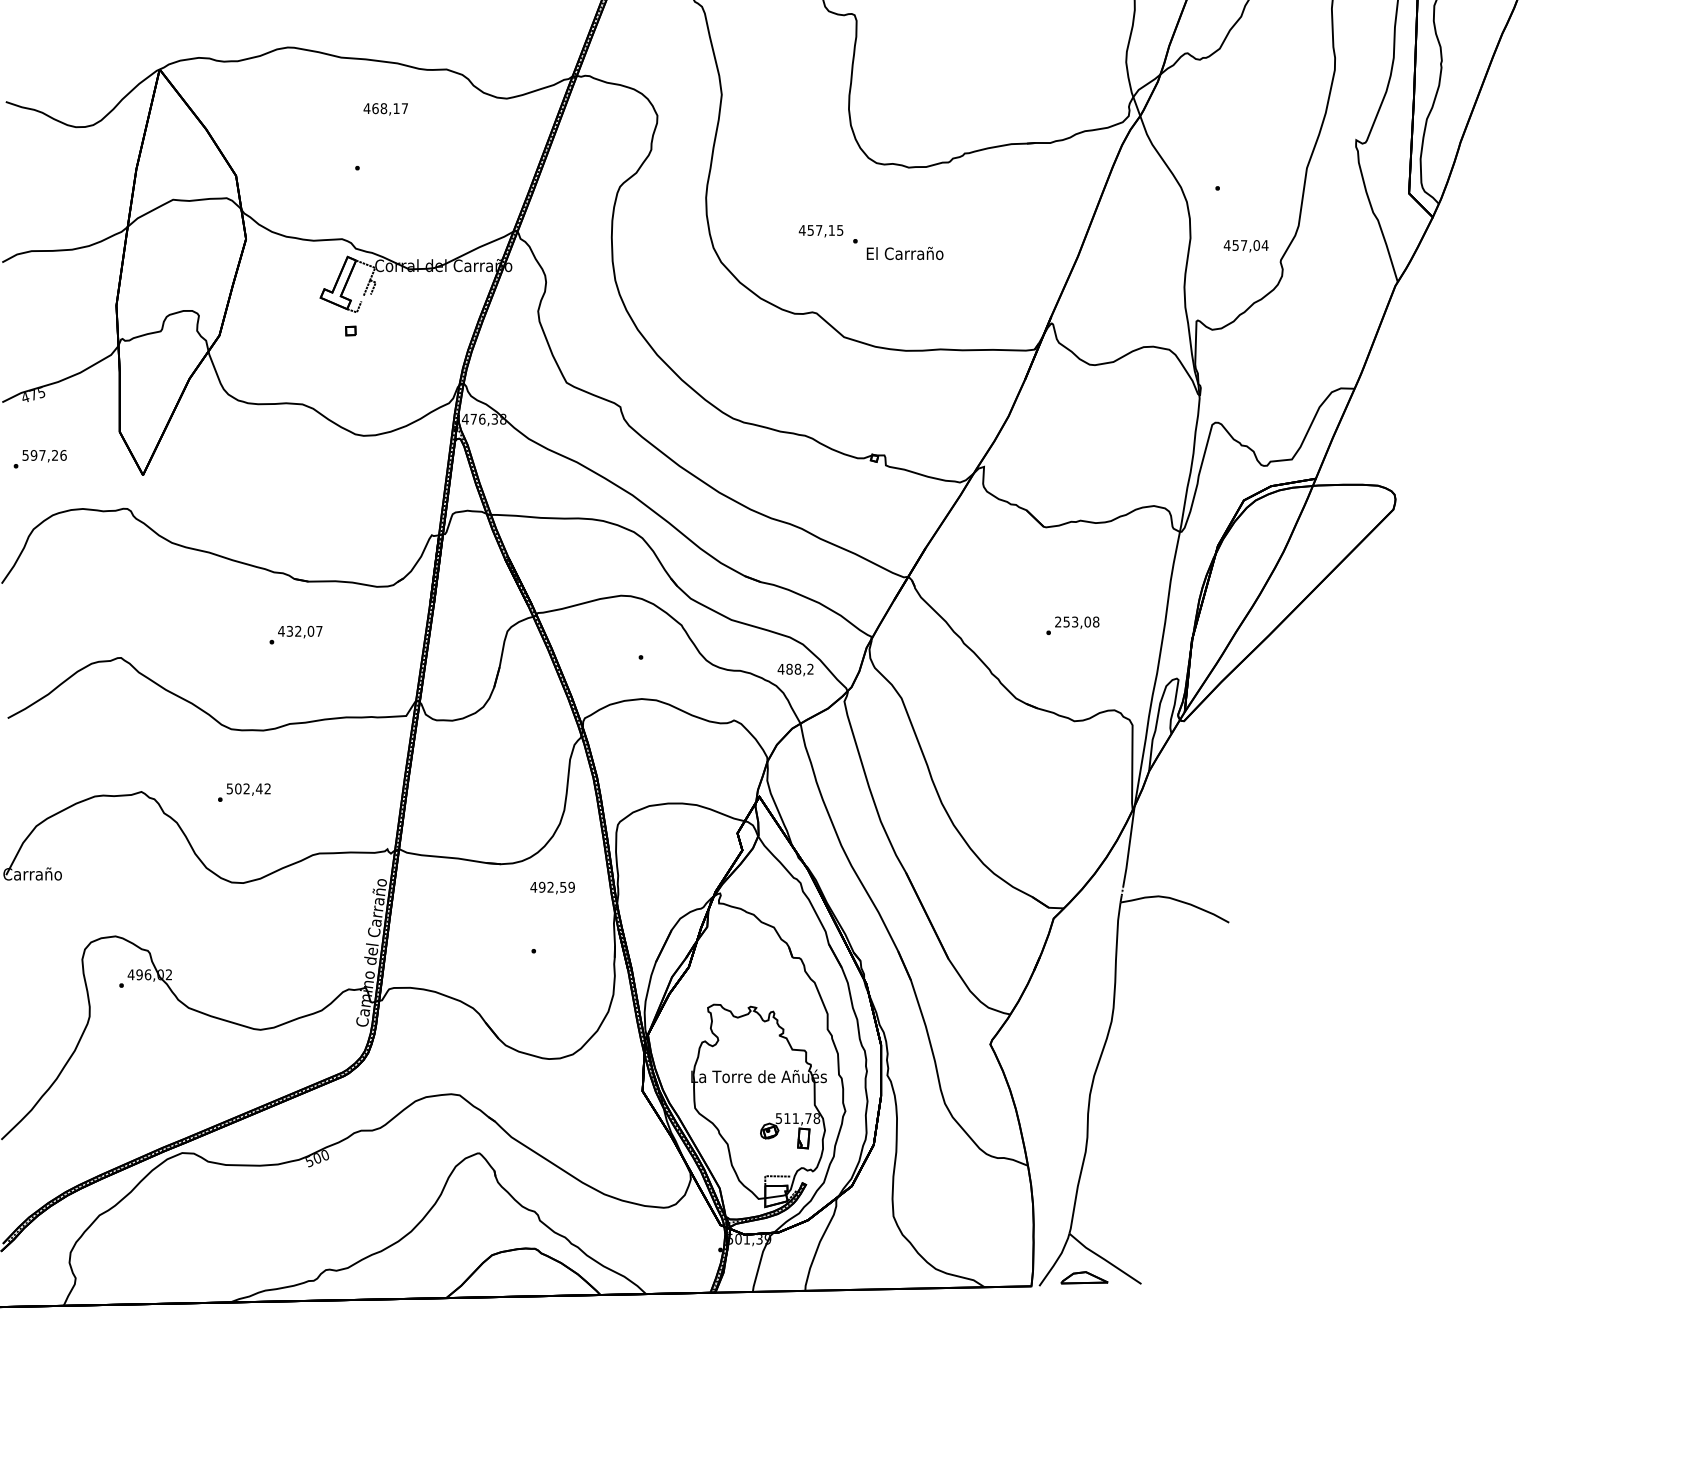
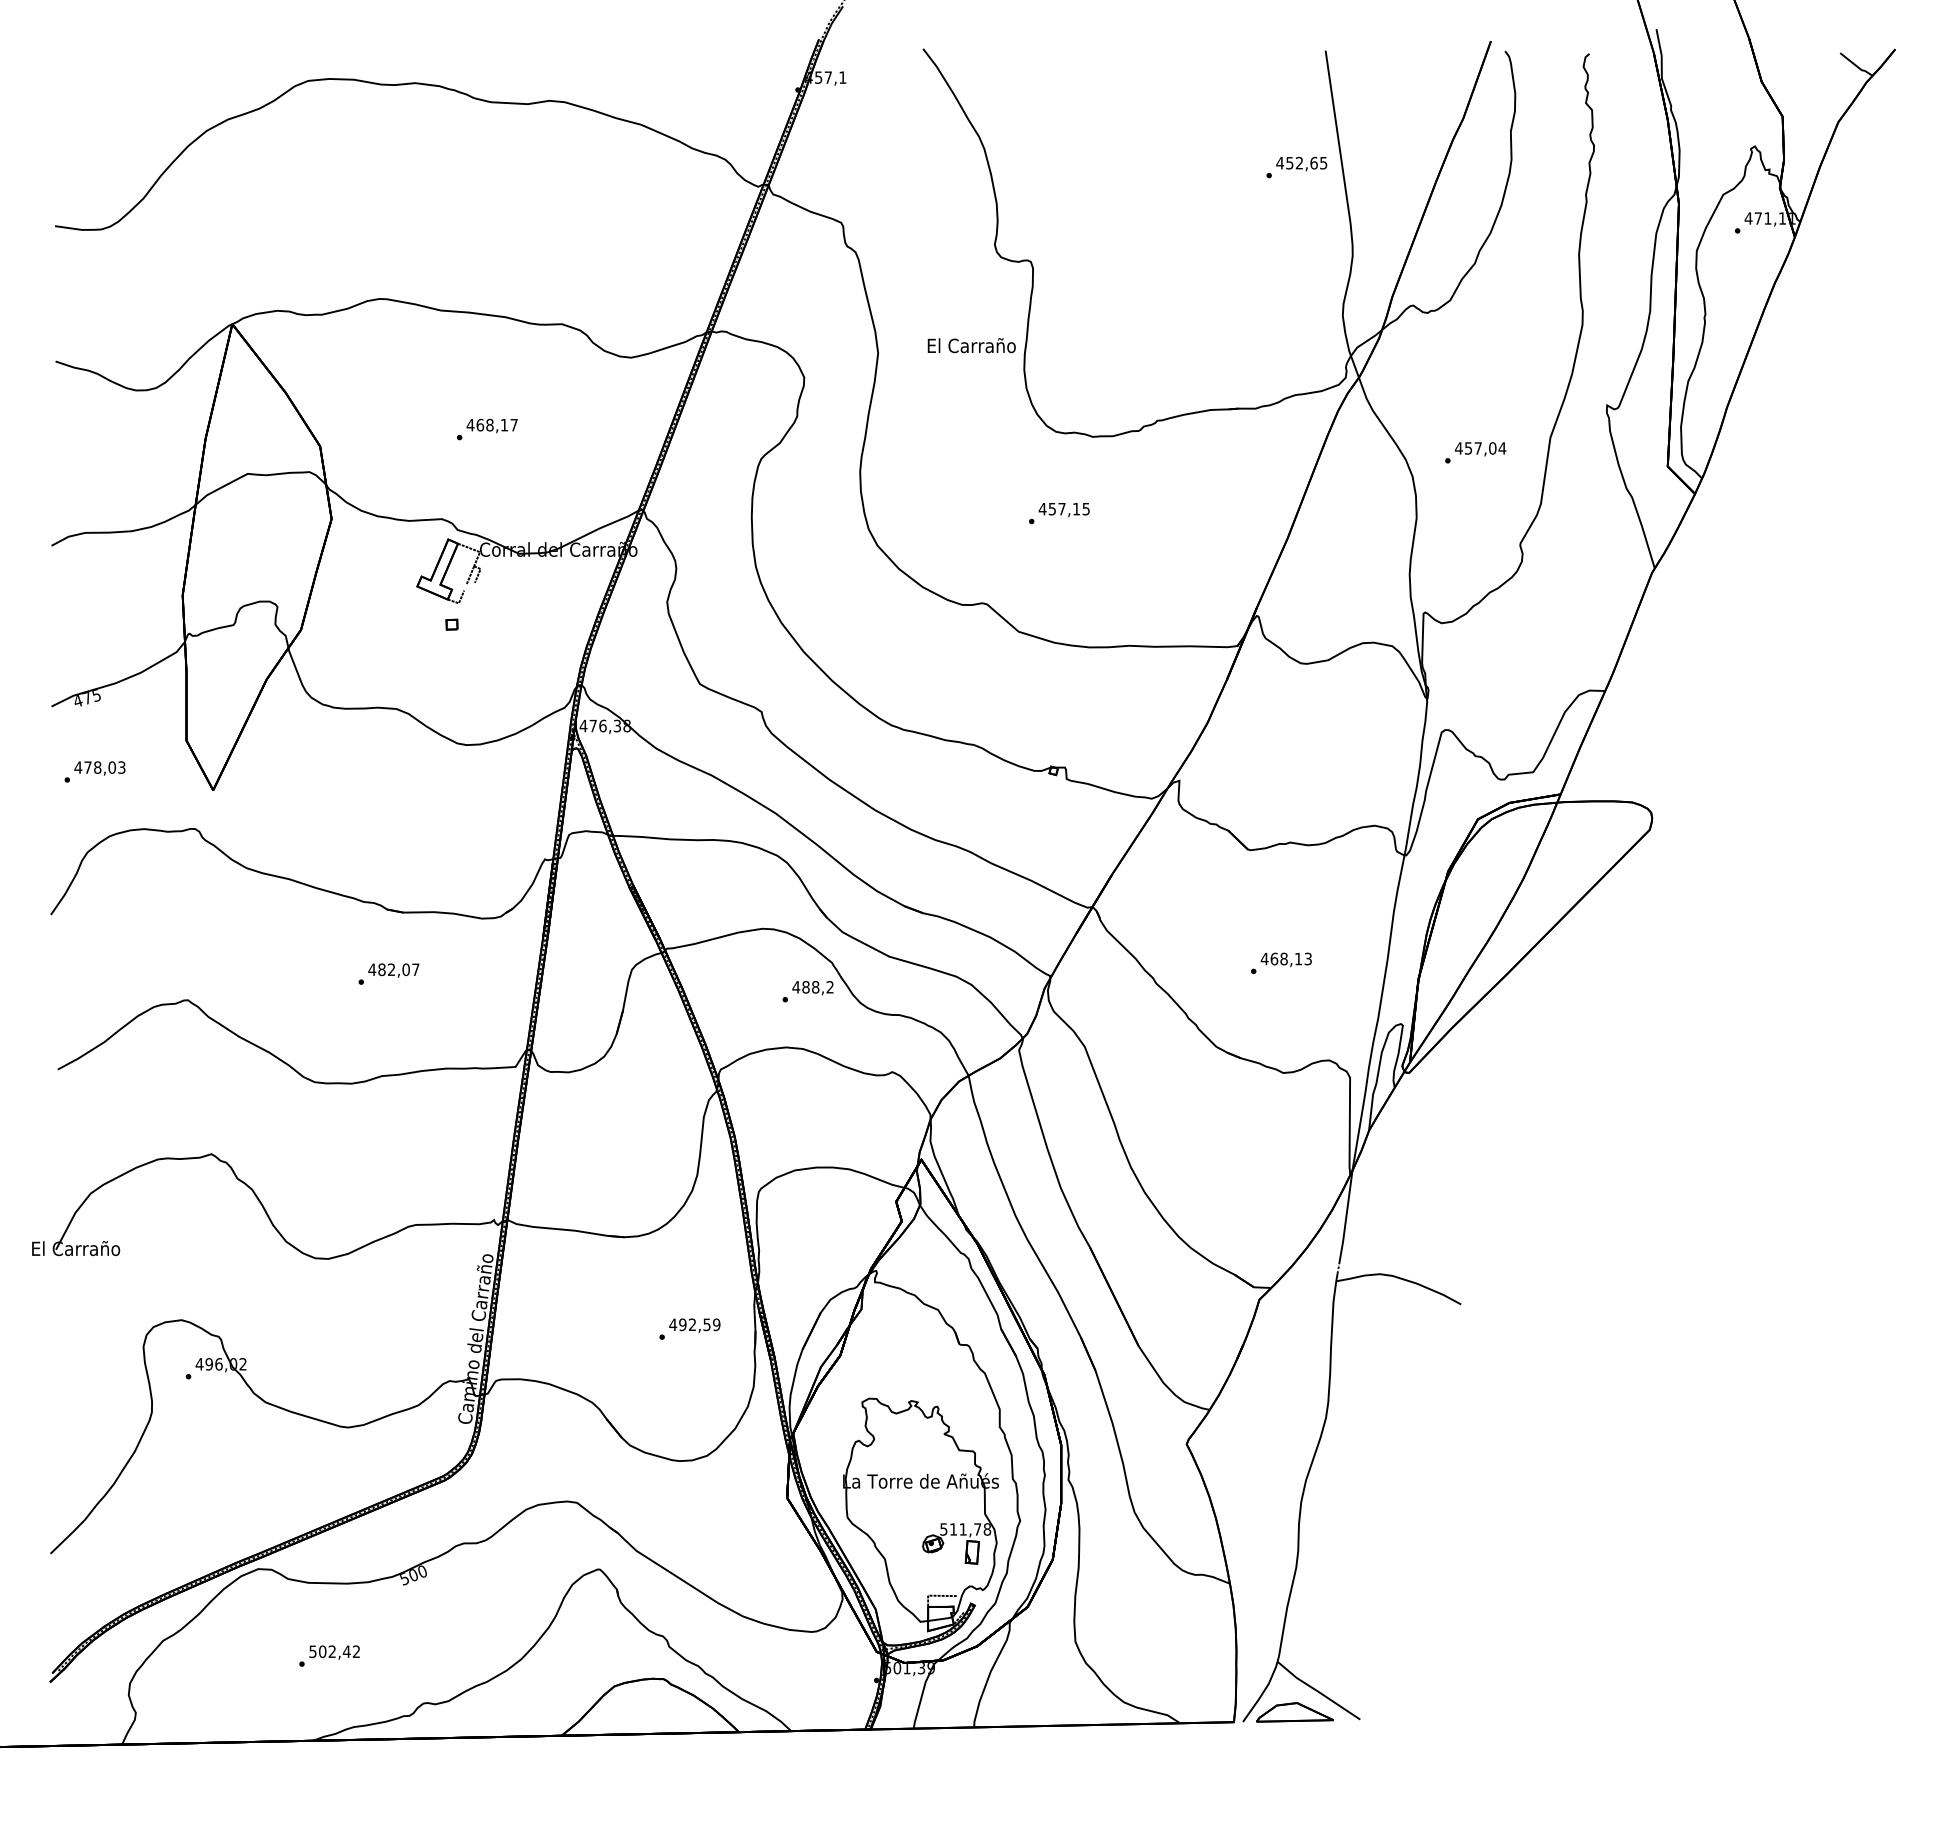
text: (385, 108) -> (491, 425), moved
text: (820, 231) -> (1063, 510), moved
text: (1246, 246) -> (1480, 449), moved
text: (904, 253) -> (971, 345), moved
text: (44, 455) -> (99, 767), 597,26 -> 478,03
text: (1076, 621) -> (1285, 958), 253,08 -> 468,13
text: (289, 631) -> (381, 969), 432,07 -> 482,07
text: (795, 670) -> (812, 988), moved
text: (244, 792) -> (329, 1655), moved
text: (552, 887) -> (694, 1325), moved
part: (1084, 1277) -> (1294, 1712), size x1.43

